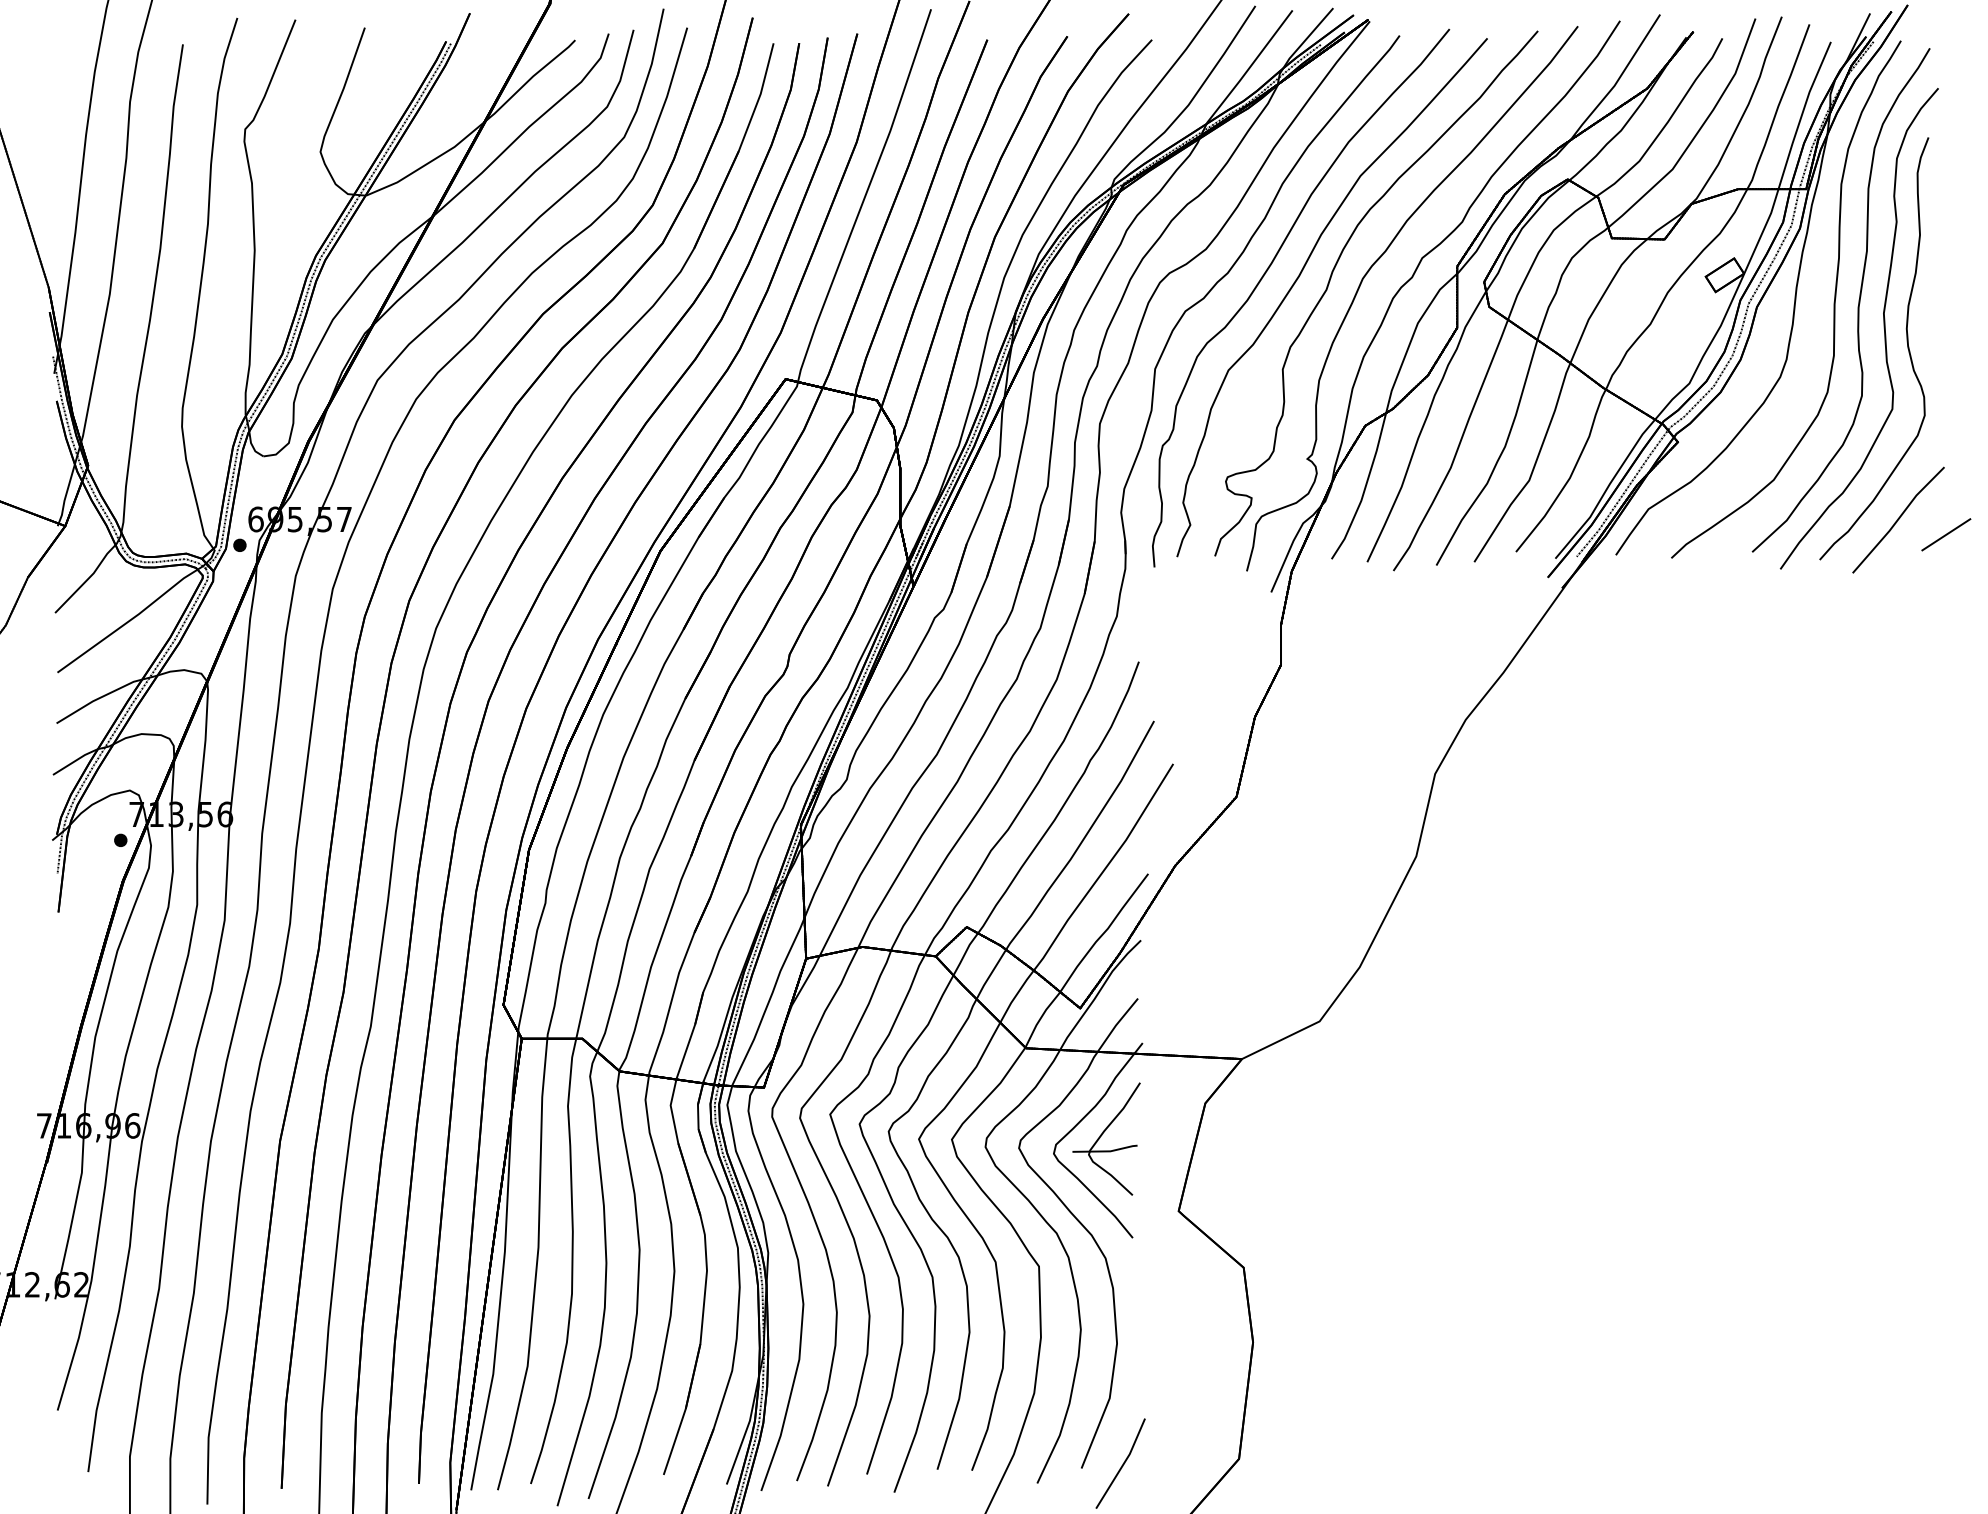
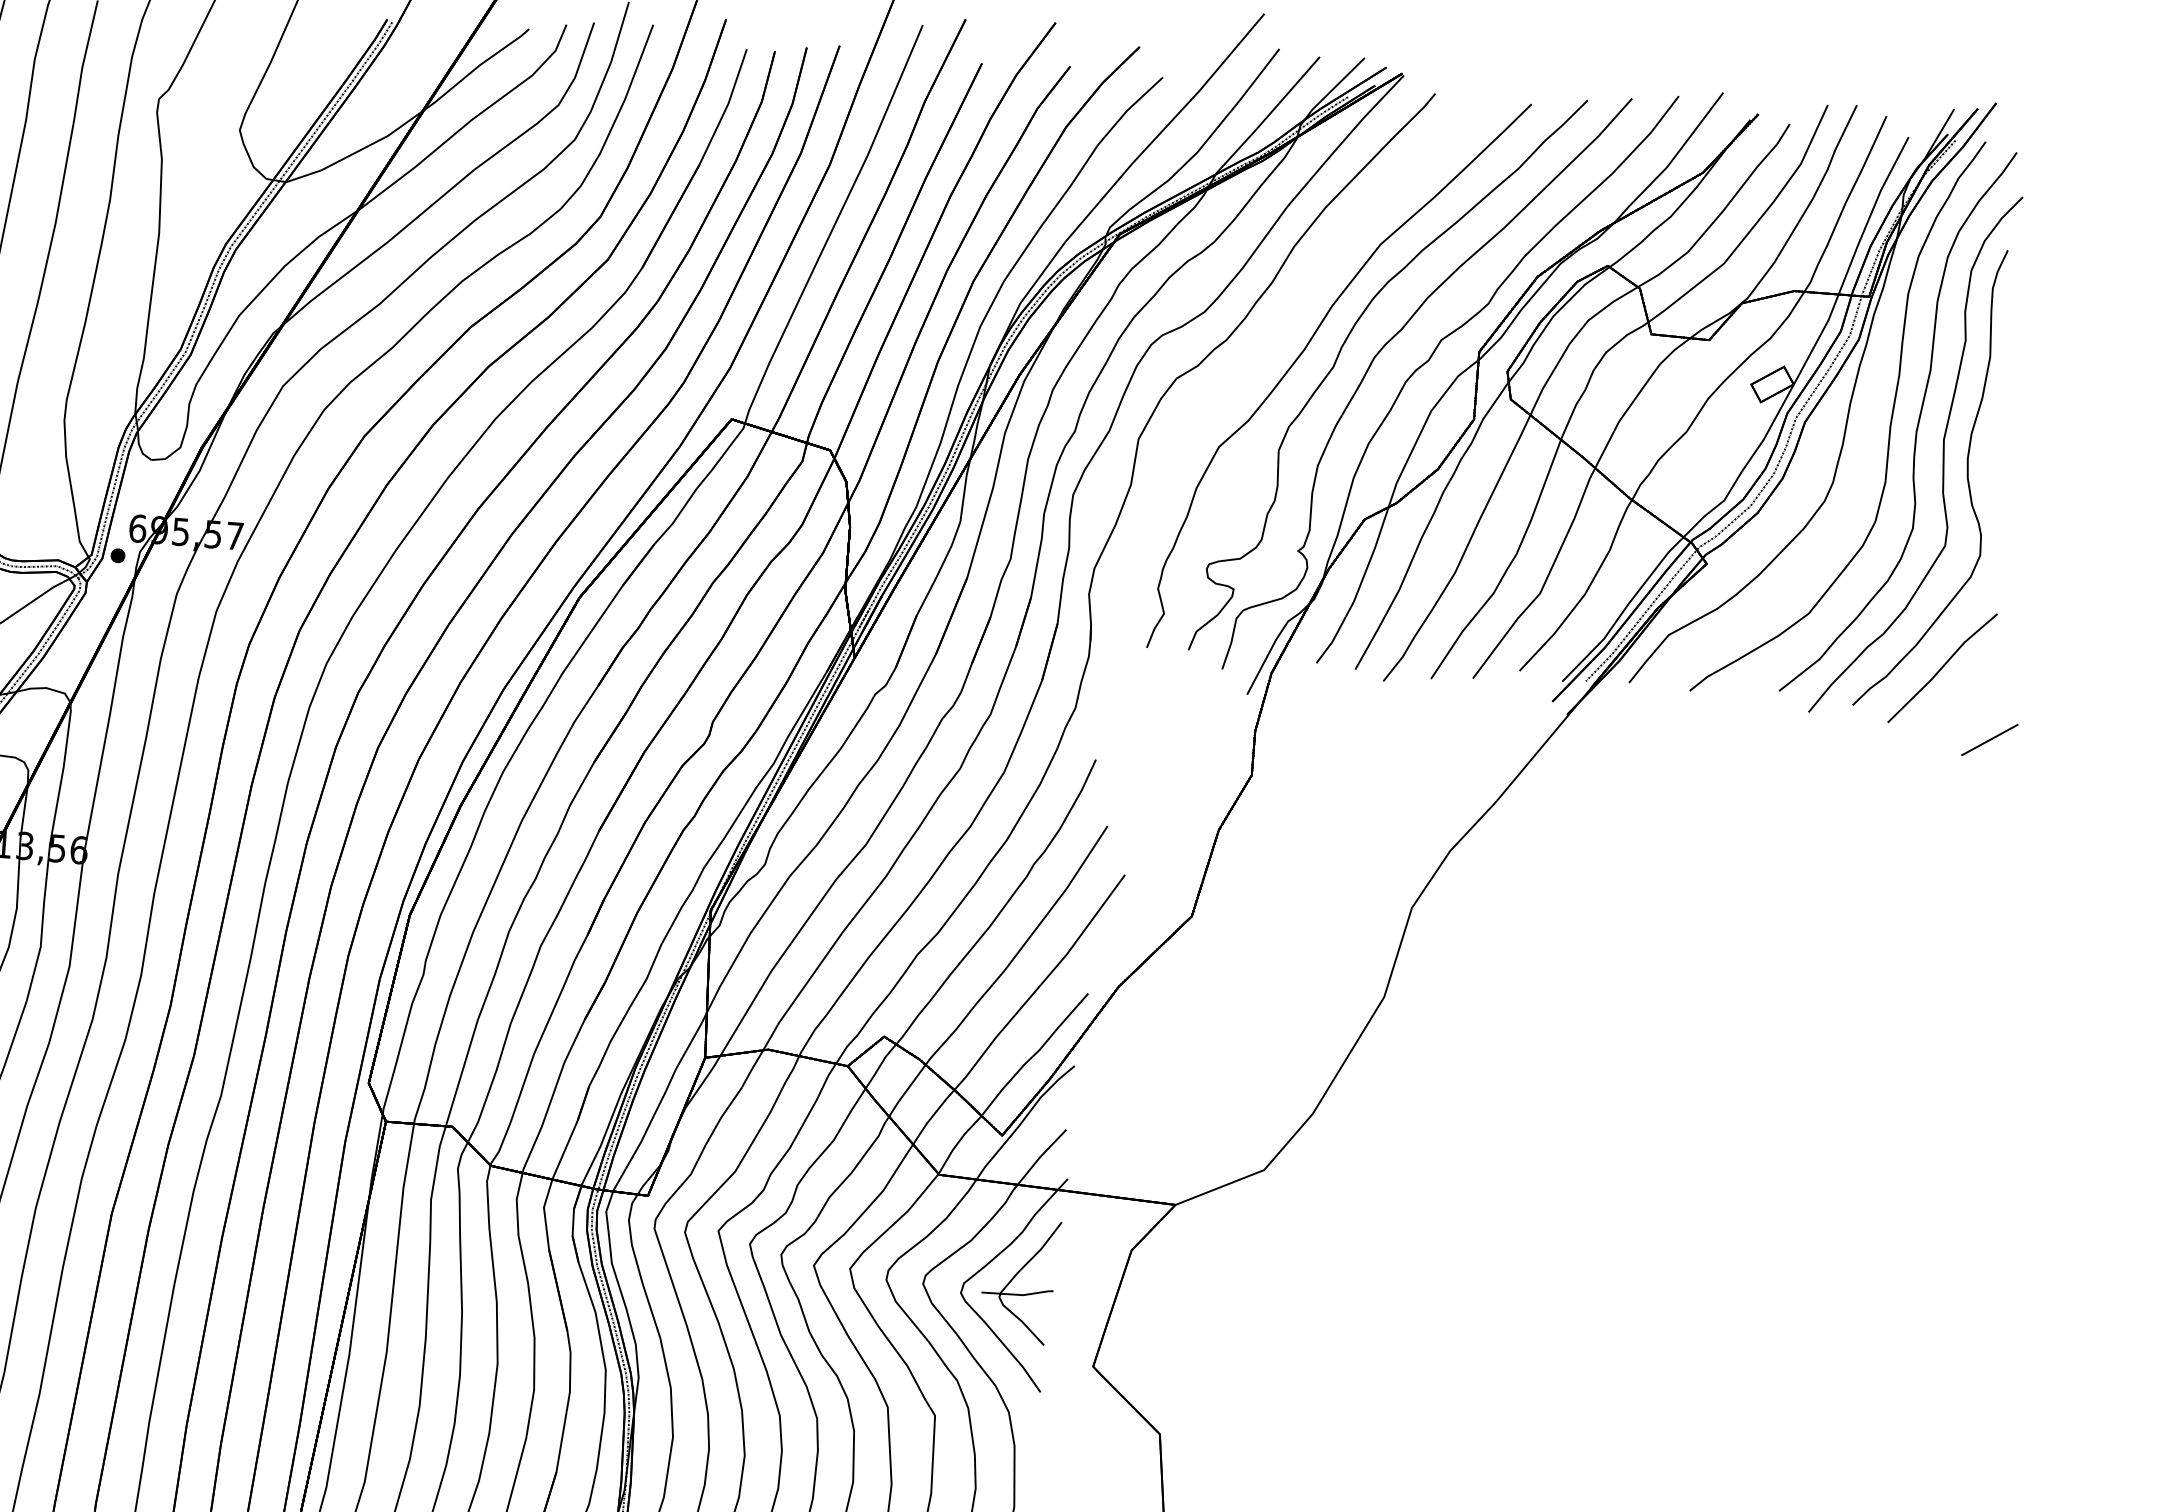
part: (1266, 273) -> (1268, 343), removed
line: (1946, 534) -> (1990, 739), moved

